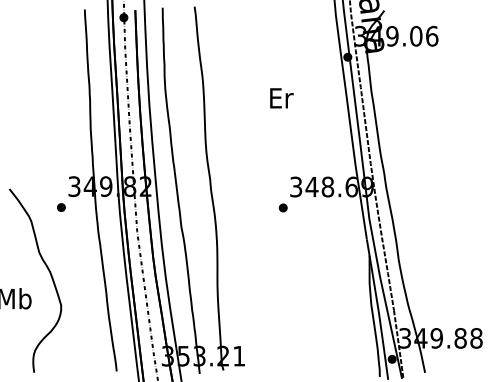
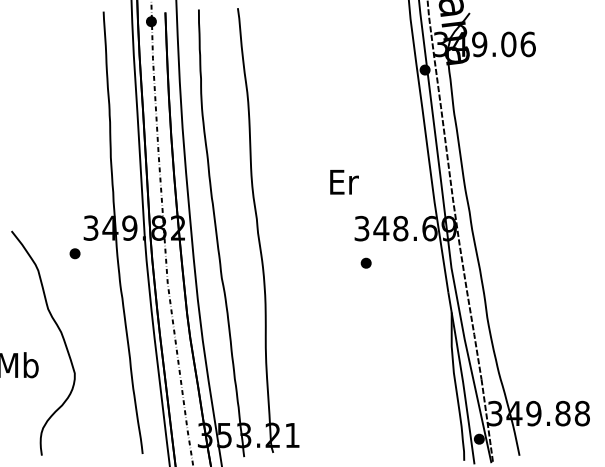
text: (281, 98) -> (344, 182), moved
part: (282, 207) -> (365, 262), moved

